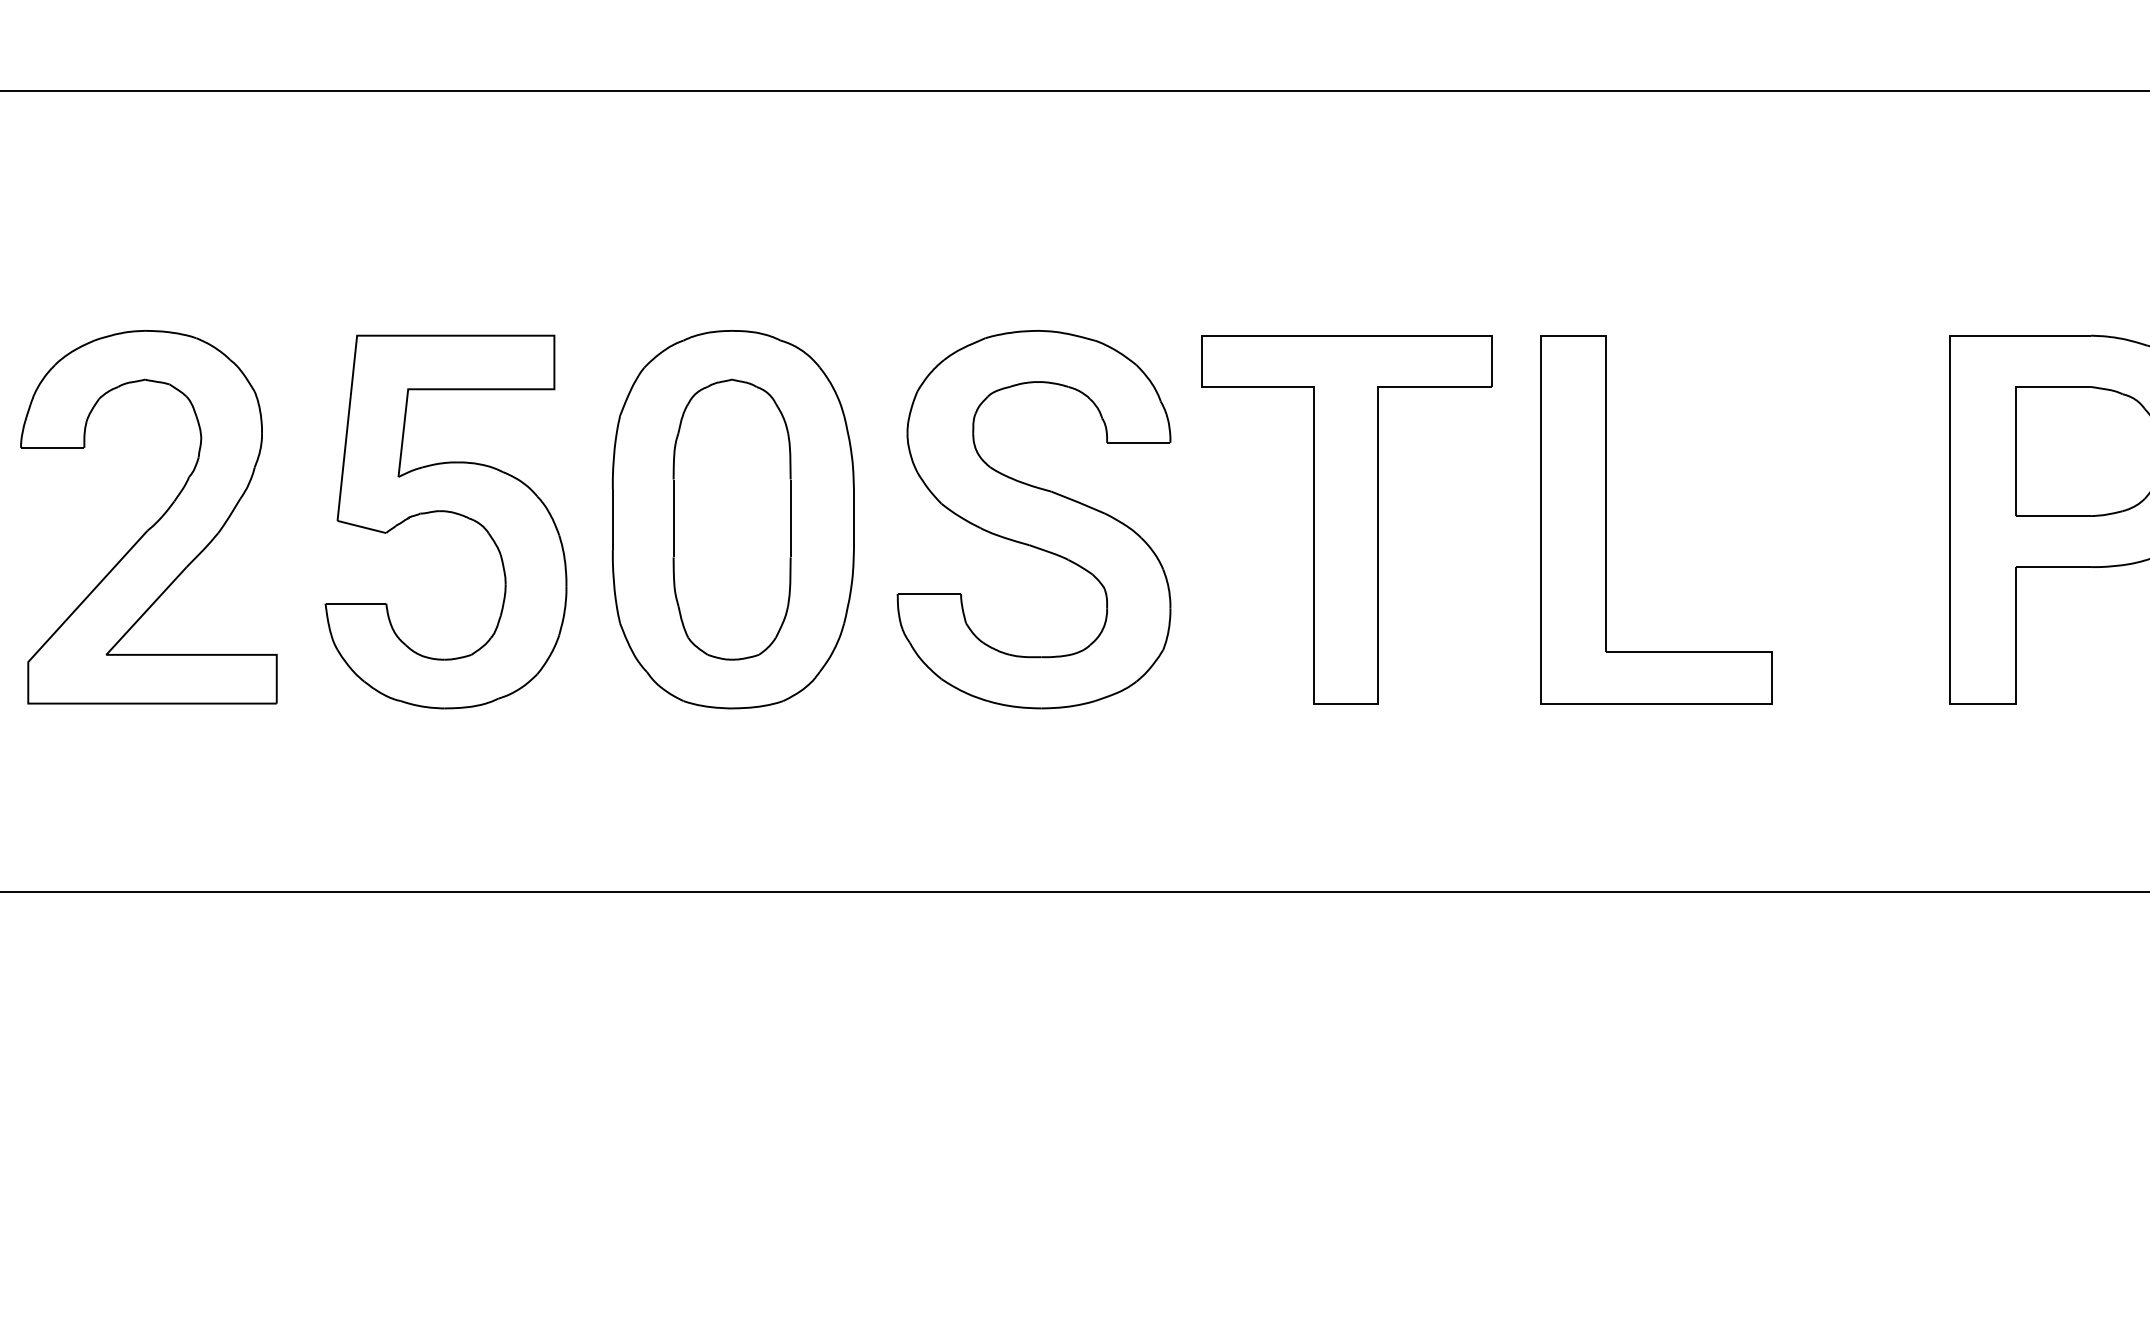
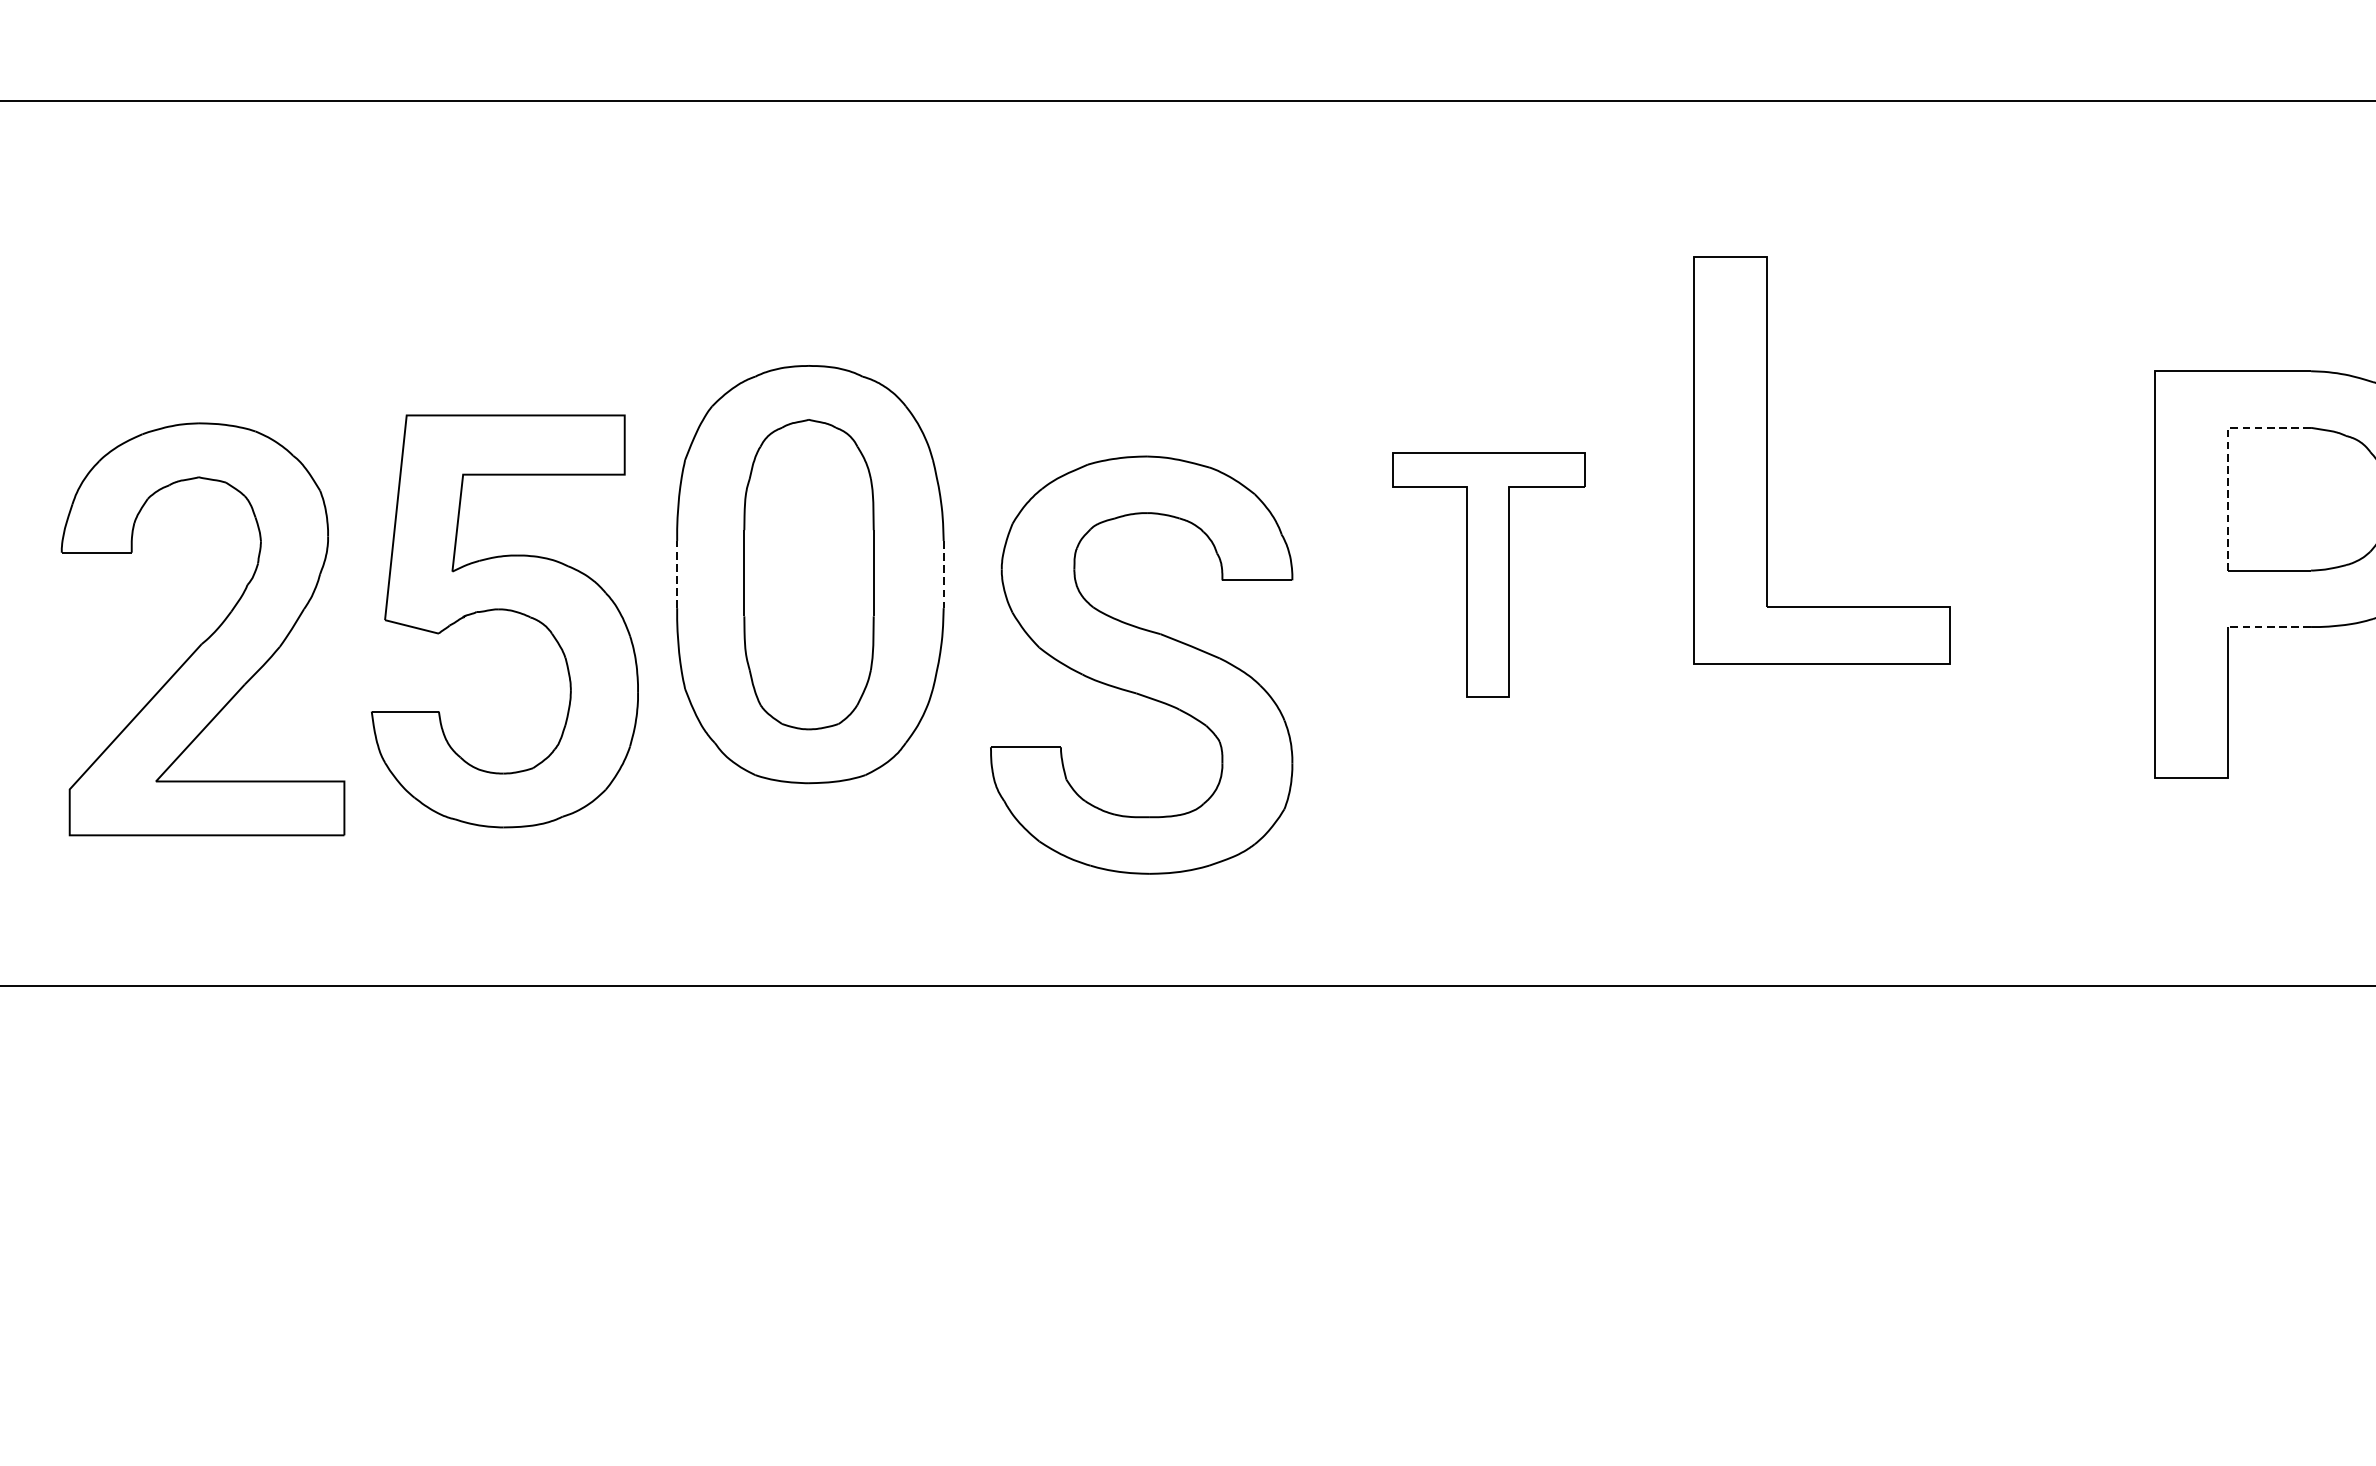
line: (2015, 413) -> (2227, 457), solid -> dashed
part: (445, 512) -> (504, 610), moved
line: (612, 519) -> (676, 574), solid -> dashed
part: (1033, 519) -> (1141, 665), moved
part: (1346, 519) -> (1488, 574), size x0.6
part: (1606, 519) -> (1766, 460), moved
line: (853, 520) -> (943, 575), solid -> dashed
part: (154, 523) -> (209, 636), moved
line: (2053, 567) -> (2269, 627), solid -> dashed

